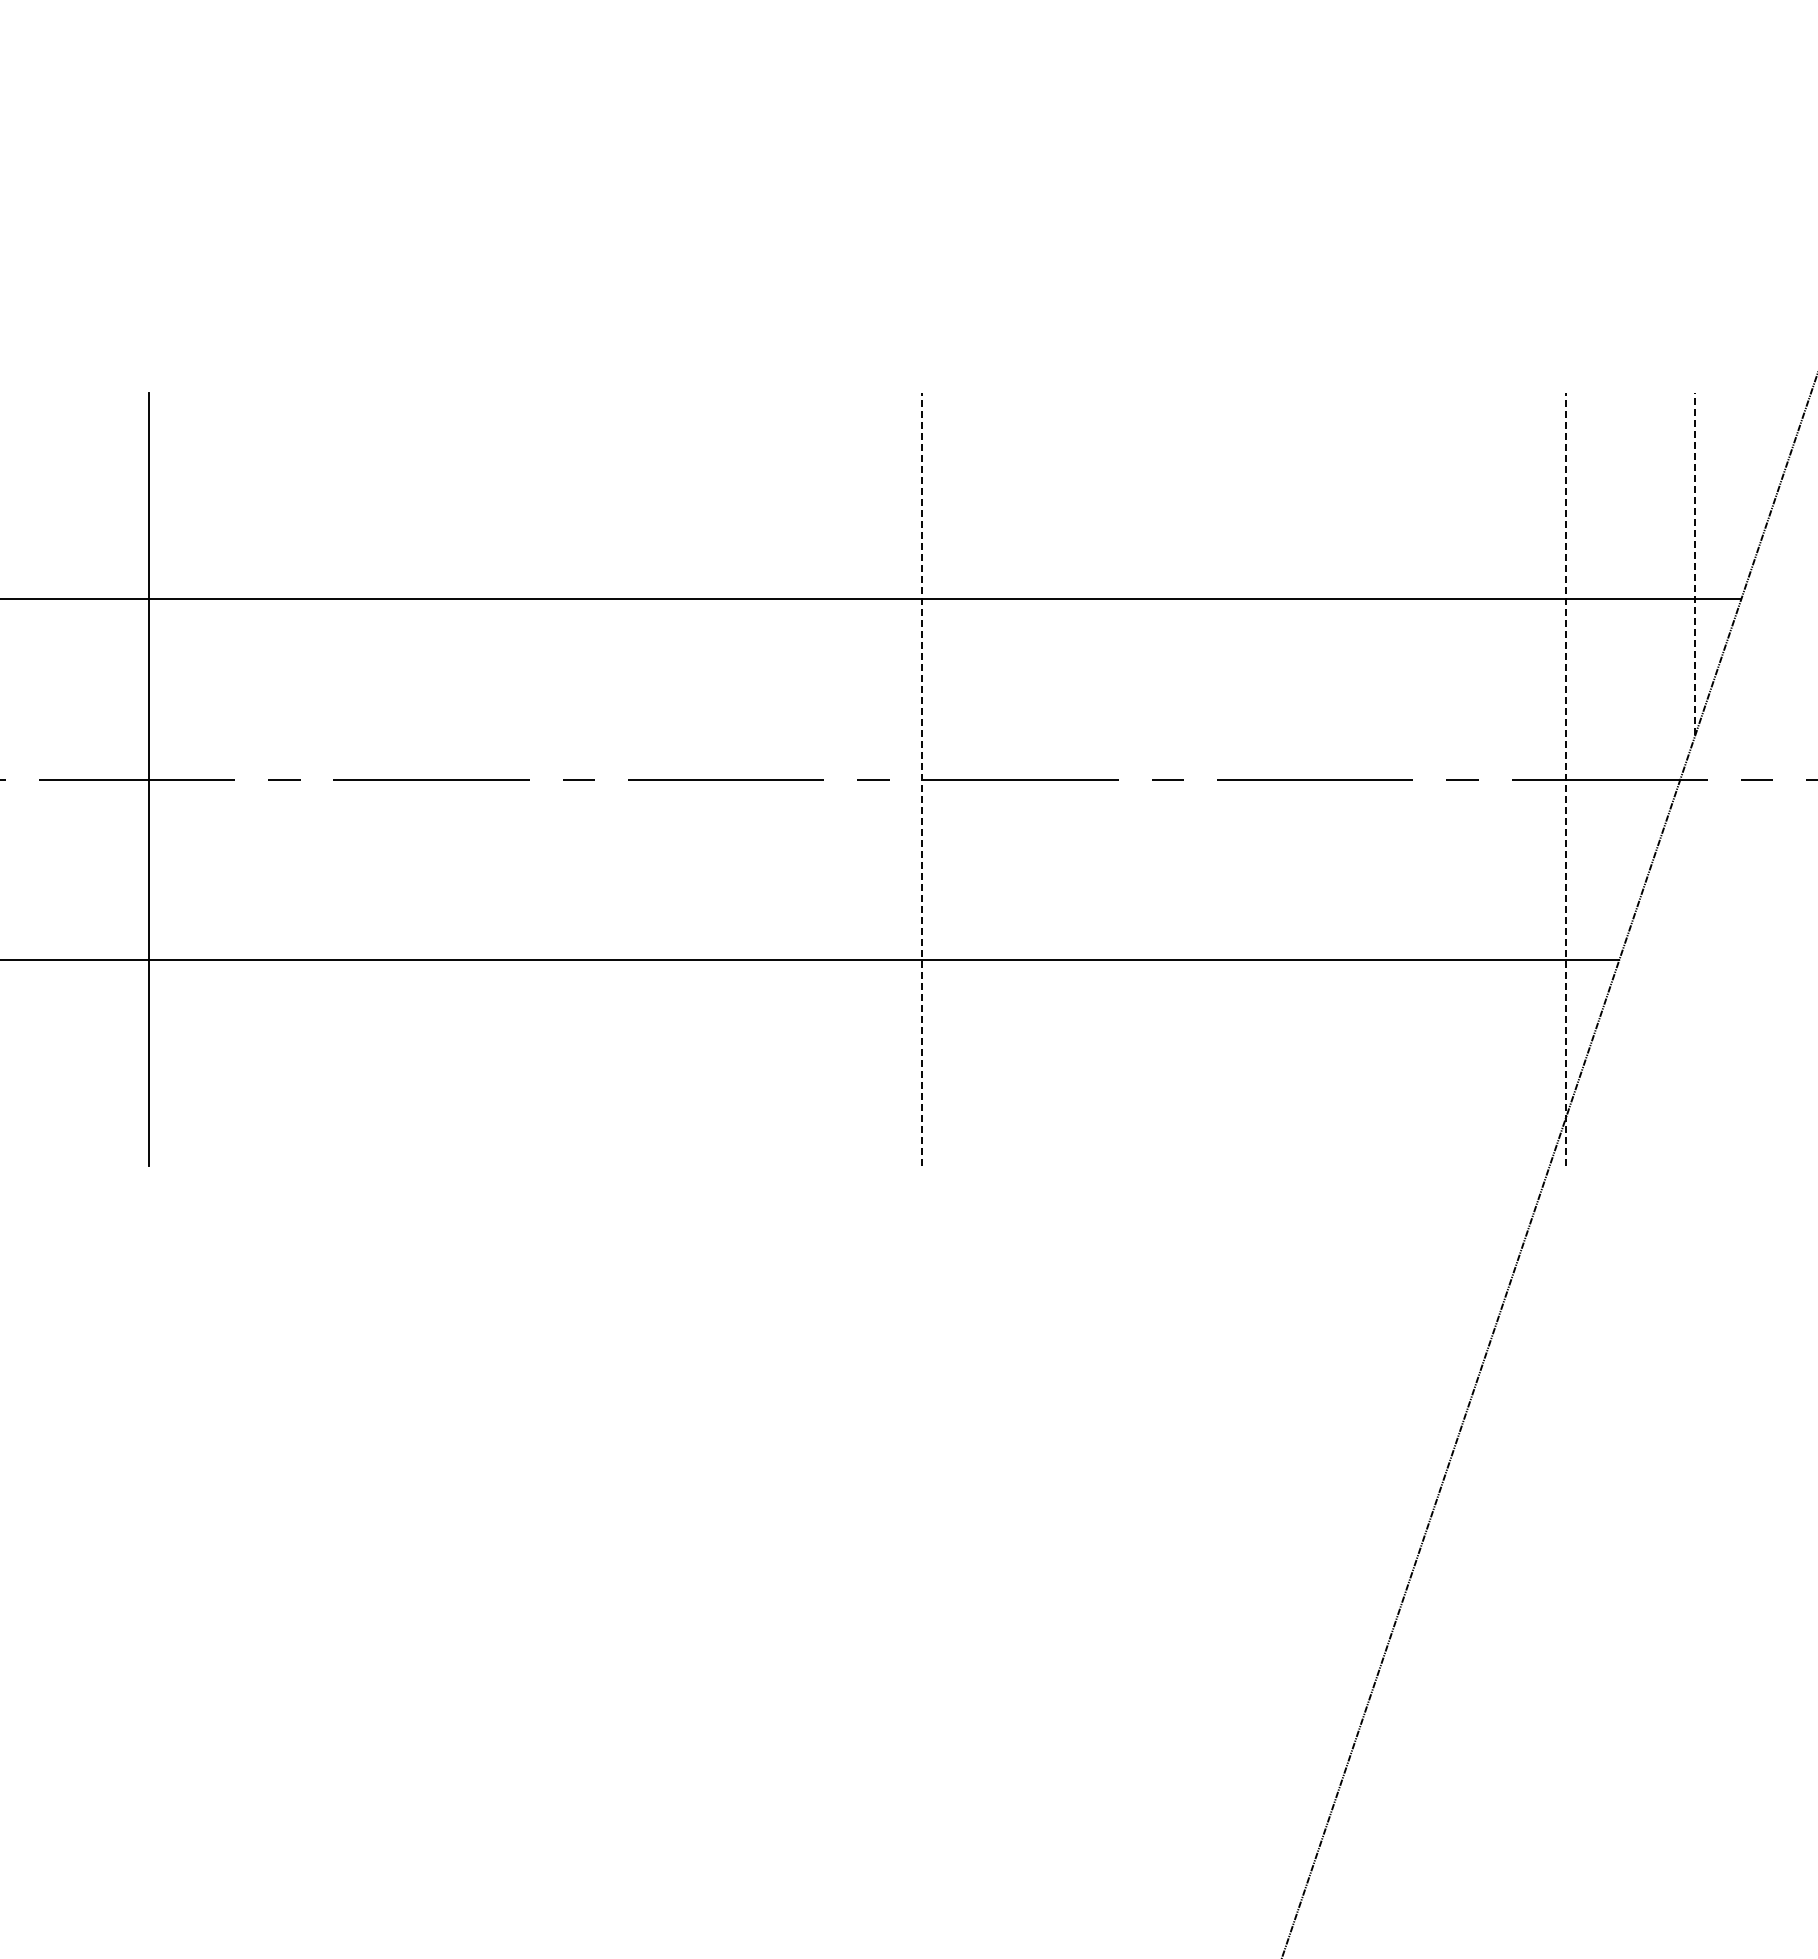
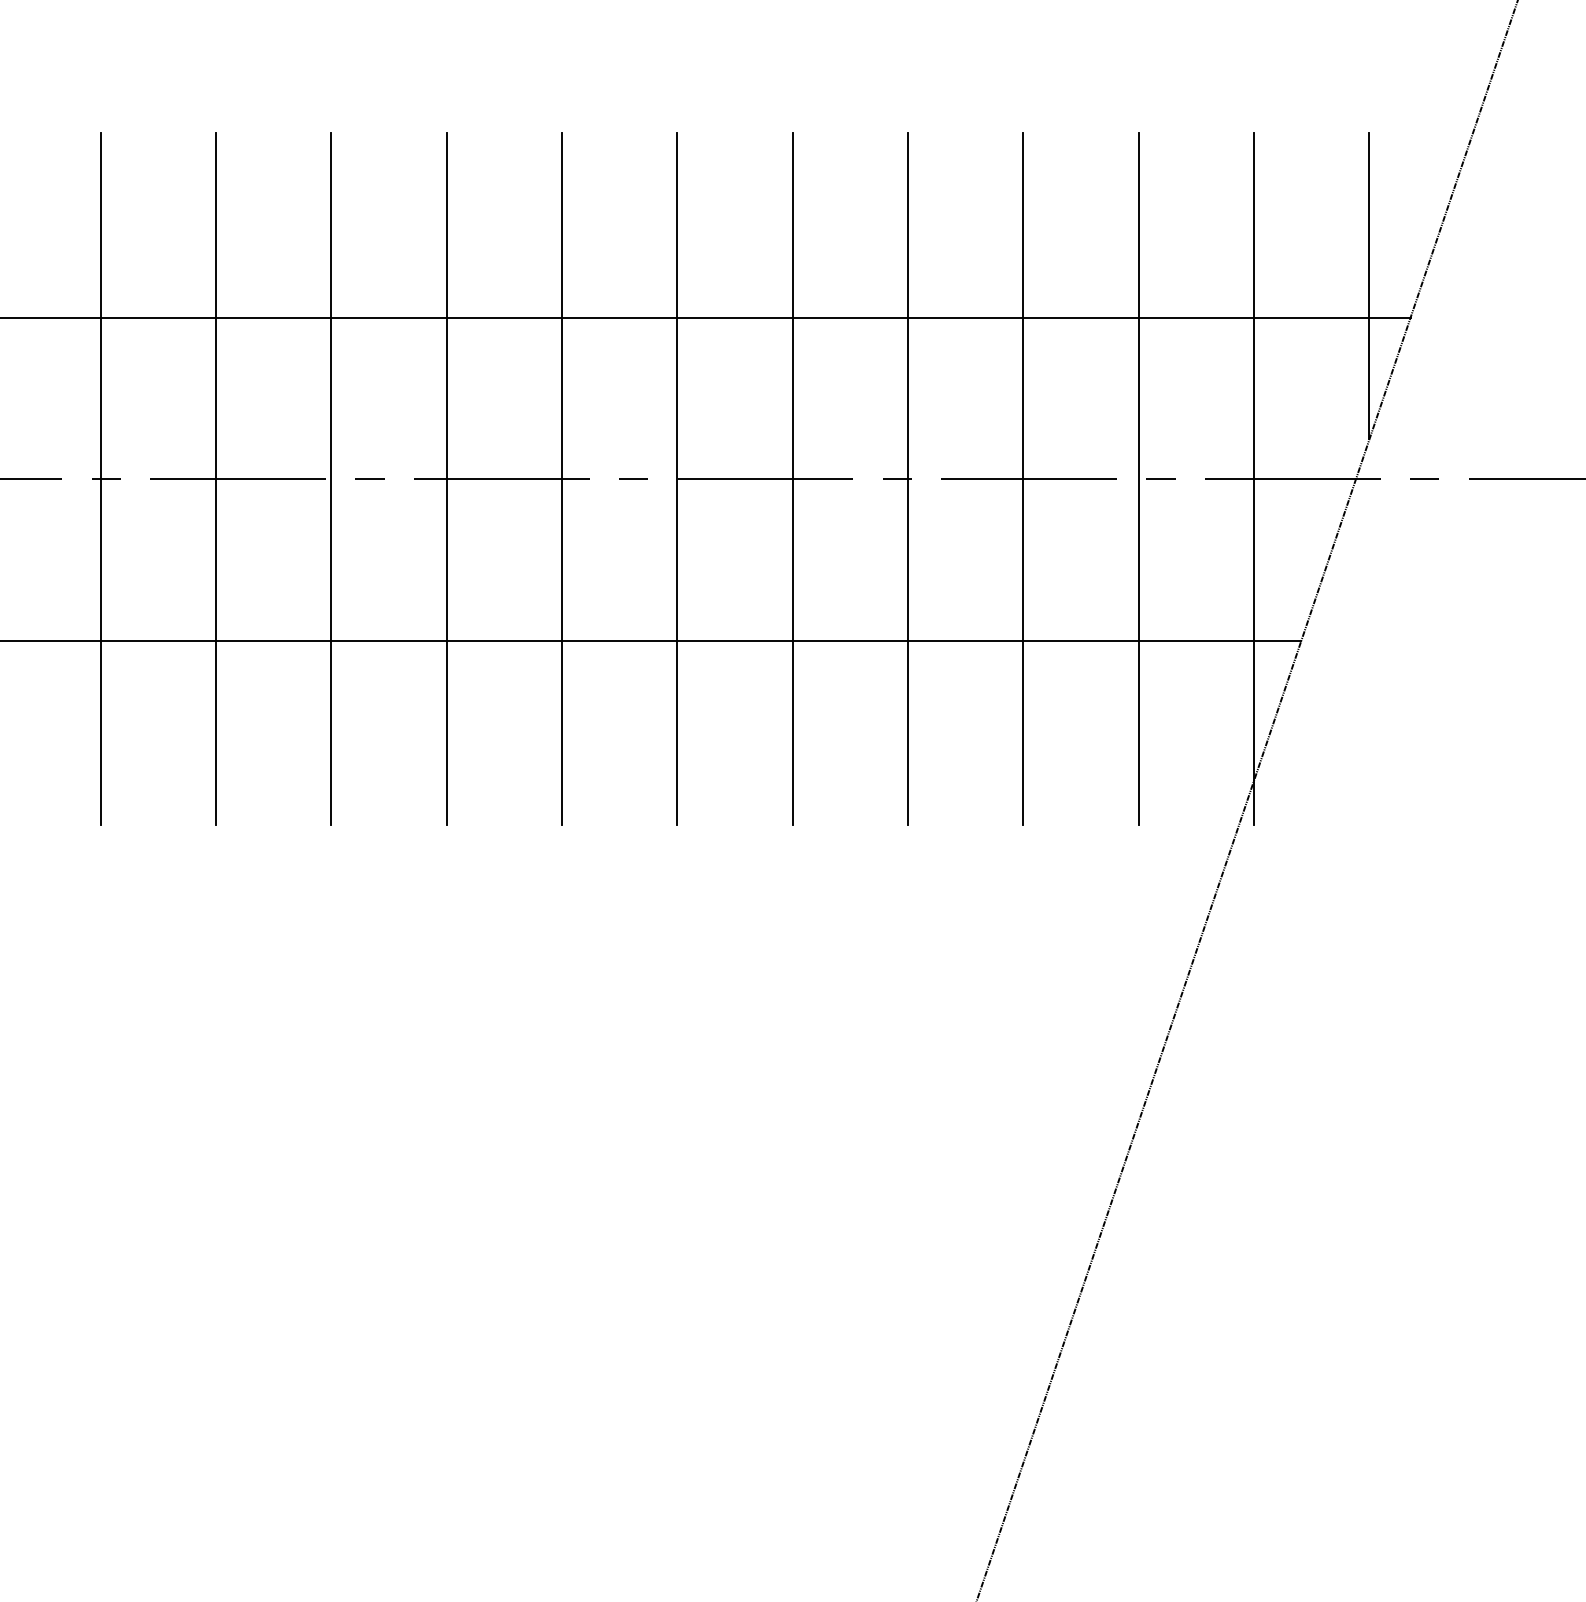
line: (1695, 563) -> (1369, 285), dashed -> solid
line: (278, 779) -> (101, 478), added
line: (406, 779) -> (215, 478), added
line: (535, 779) -> (331, 478), added
line: (664, 779) -> (446, 478), added
line: (793, 779) -> (562, 478), added
line: (922, 779) -> (677, 478), dashed -> solid
line: (1051, 779) -> (793, 478), added
line: (1179, 779) -> (907, 478), added
line: (1308, 779) -> (1023, 478), added
line: (1437, 779) -> (1138, 478), added
line: (1566, 779) -> (1254, 478), dashed -> solid

